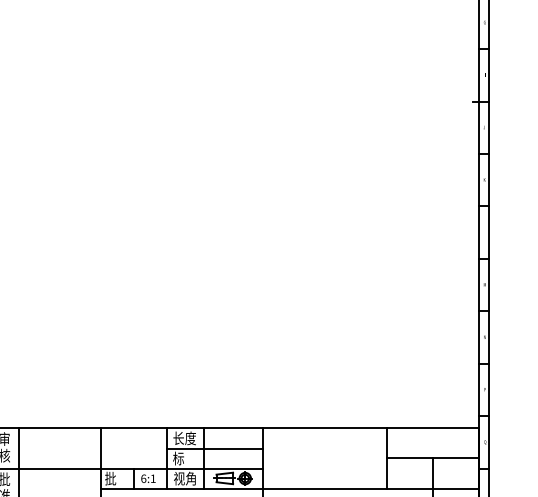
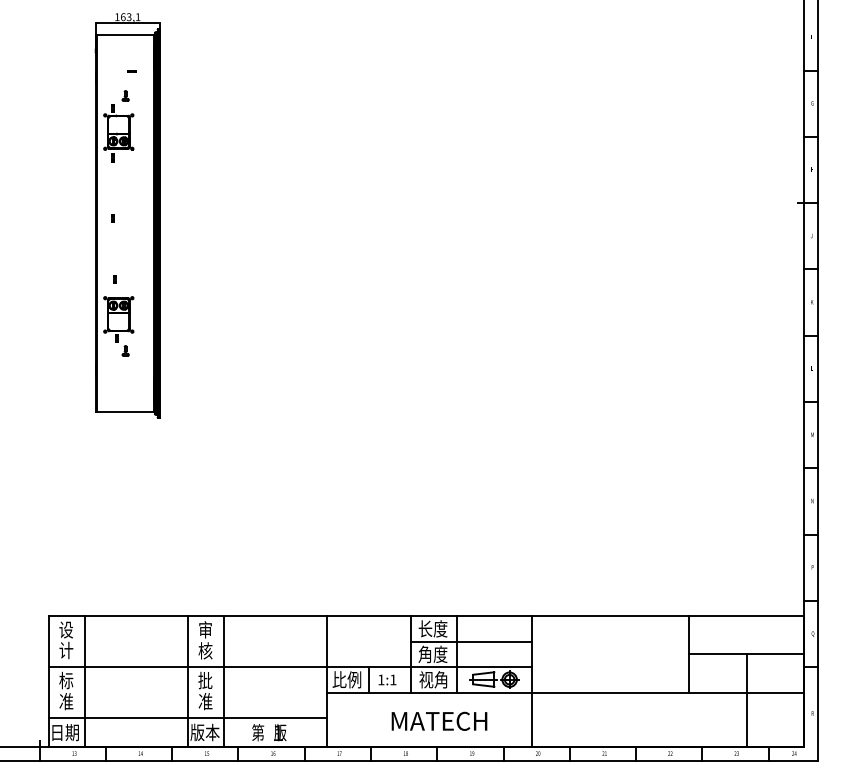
text: (184, 458) -> (432, 654), 标 -> 角度
text: (116, 478) -> (346, 679), 批 -> 比例
text: (143, 478) -> (381, 679), 6:1 -> 1:1

